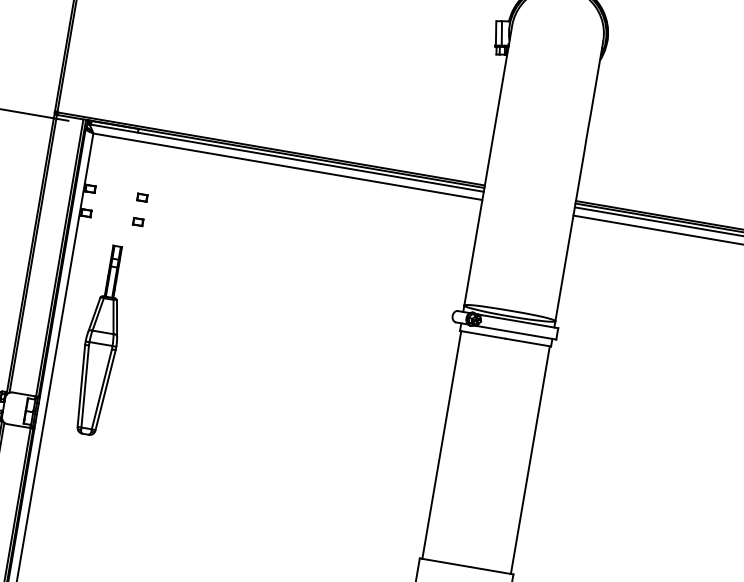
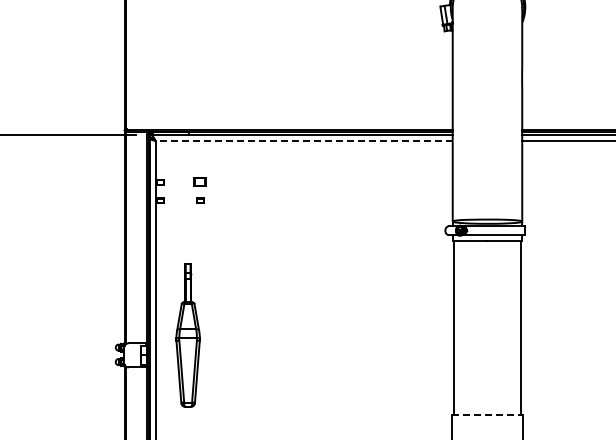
line: (287, 165) -> (303, 140), solid -> dashed
part: (142, 197) -> (200, 182), size x1.6
part: (100, 340) -> (187, 335), moved
line: (466, 566) -> (487, 414), solid -> dashed

